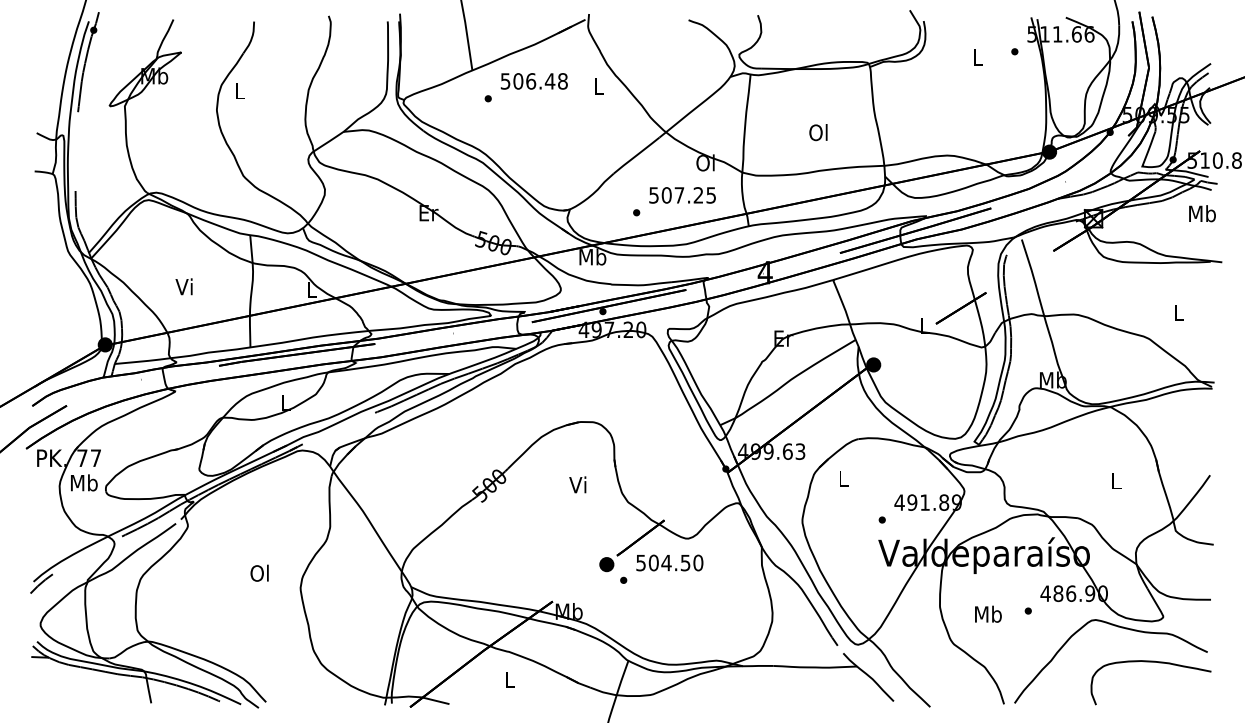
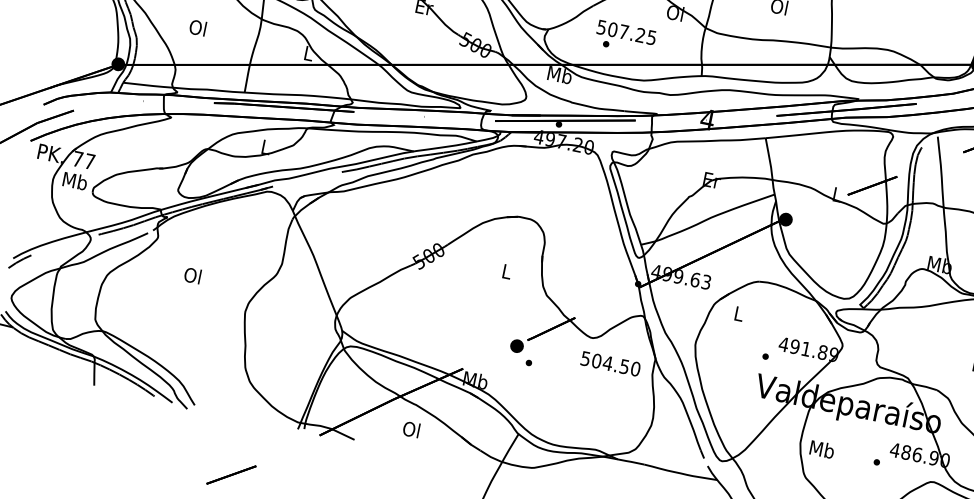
text: (682, 195) -> (626, 32), moved
text: (184, 286) -> (197, 27), Vi -> Ol
text: (577, 484) -> (505, 270), Vi -> L
text: (669, 562) -> (610, 363), moved
text: (259, 572) -> (192, 274), moved
text: (988, 613) -> (822, 448), moved
text: (509, 679) -> (411, 429), L -> Ol

